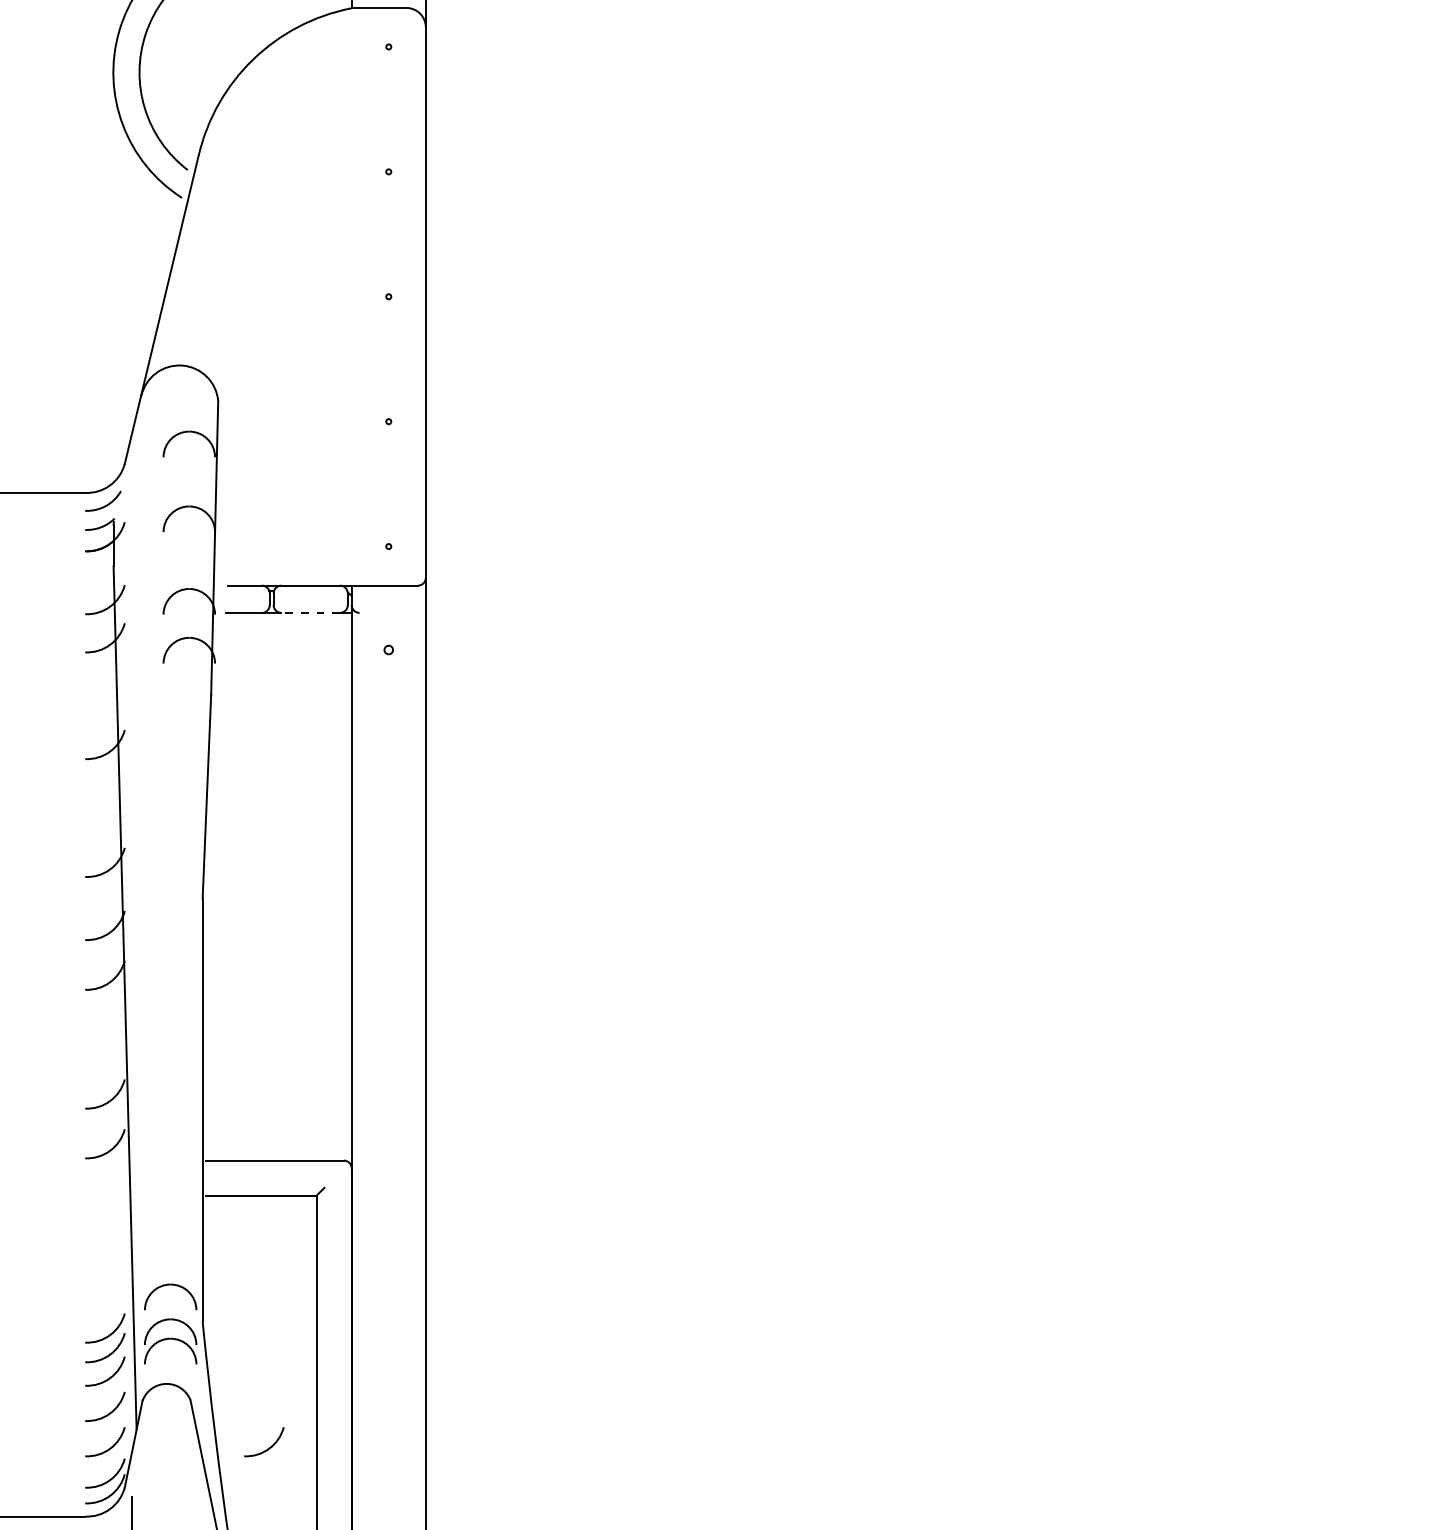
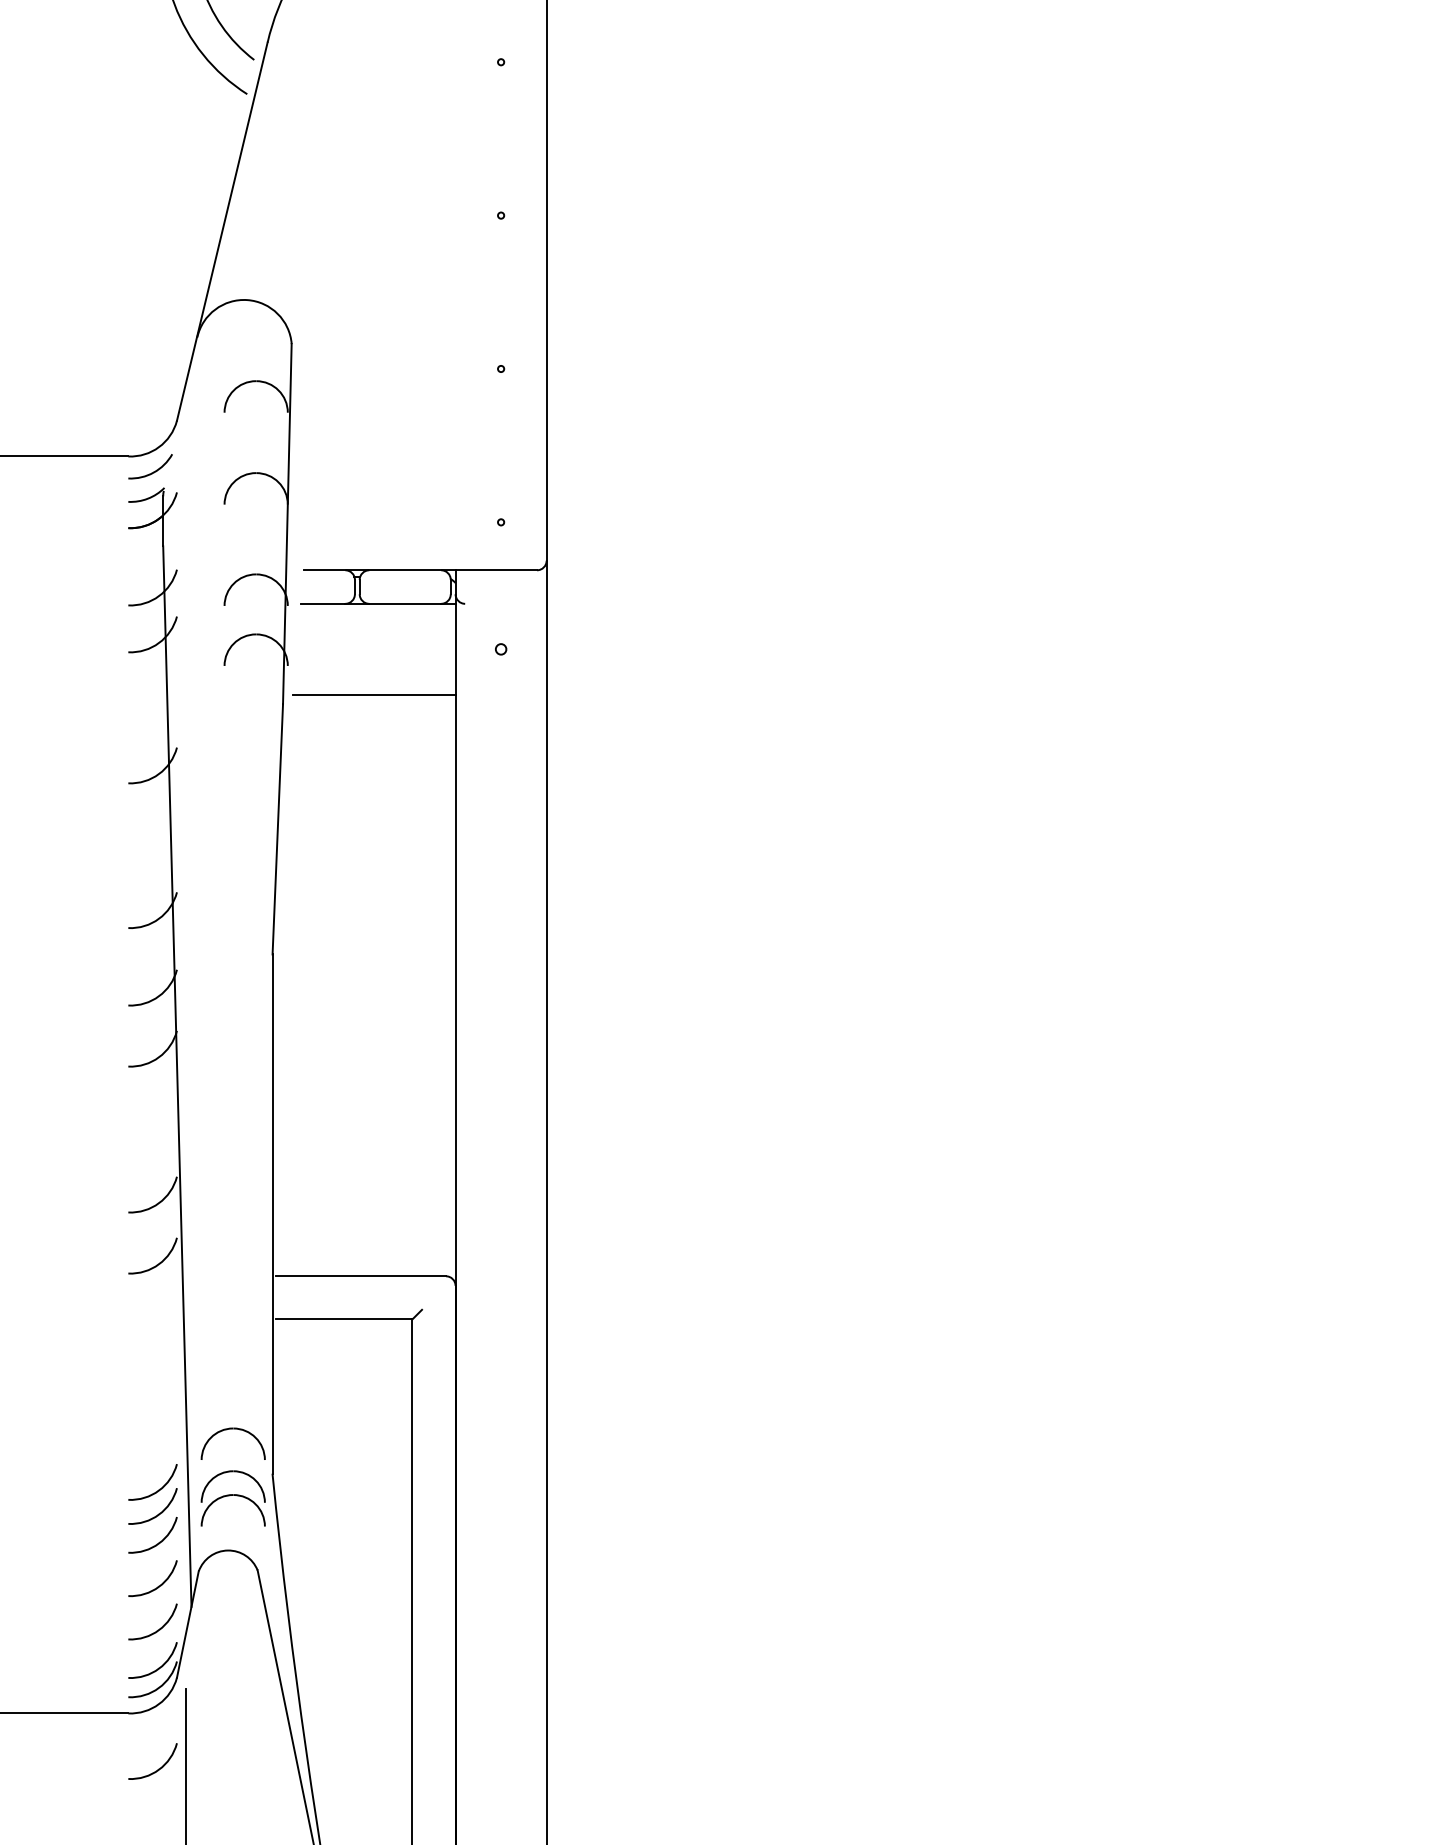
line: (310, 612) -> (404, 603), dashed -> solid
line: (285, 687) -> (374, 695), added
arc: (267, 1448) -> (352, 1629), removed

